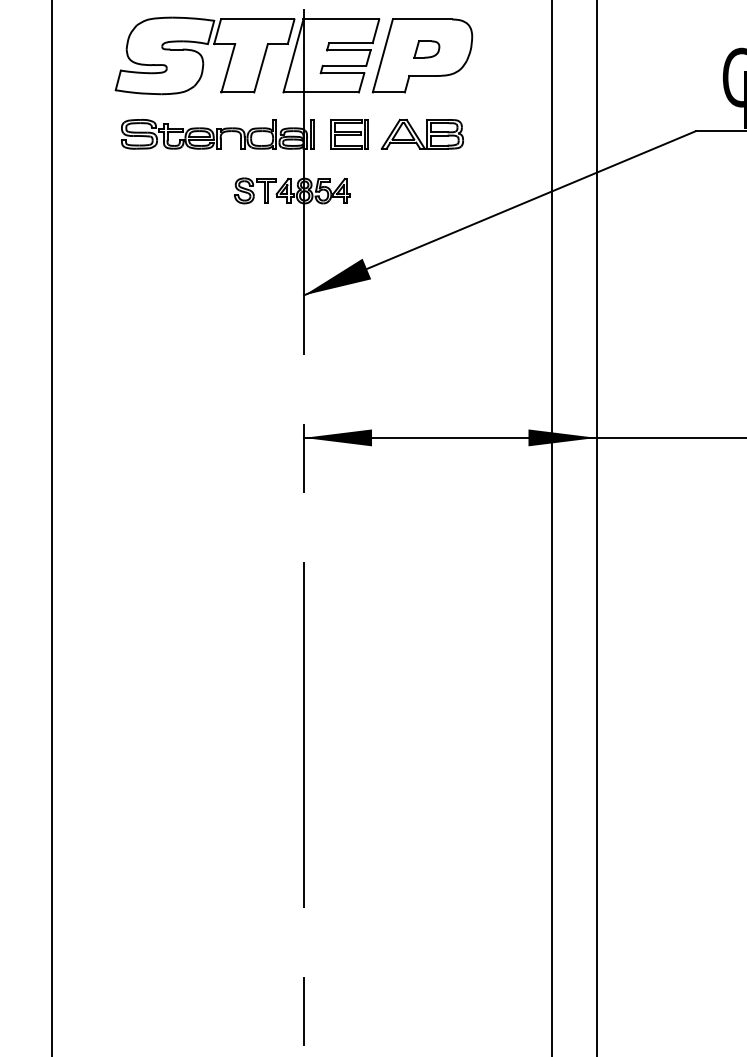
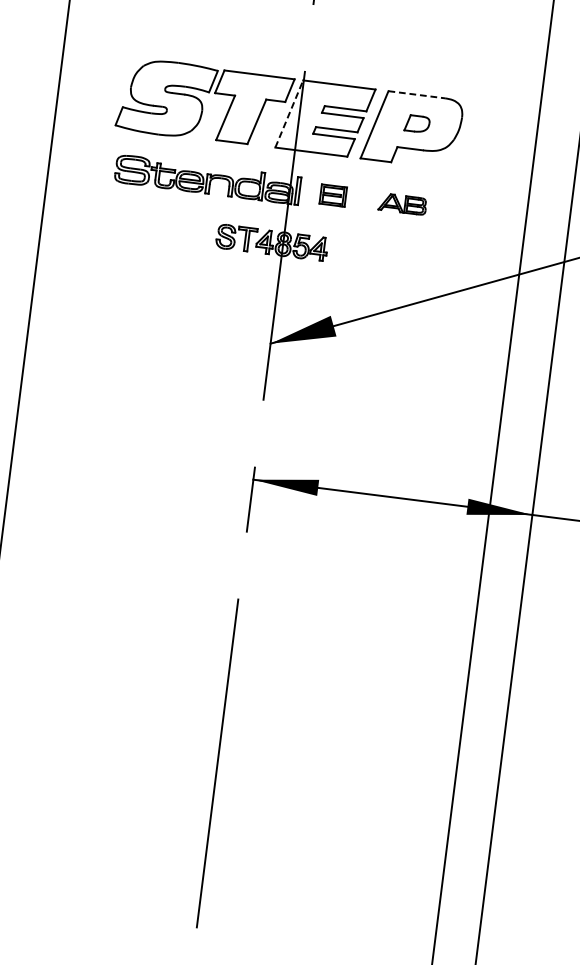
line: (422, 19) -> (416, 94), solid -> dashed
line: (293, 55) -> (289, 113), solid -> dashed
part: (421, 133) -> (402, 203), size x0.6
part: (349, 134) -> (333, 195), size x0.7

